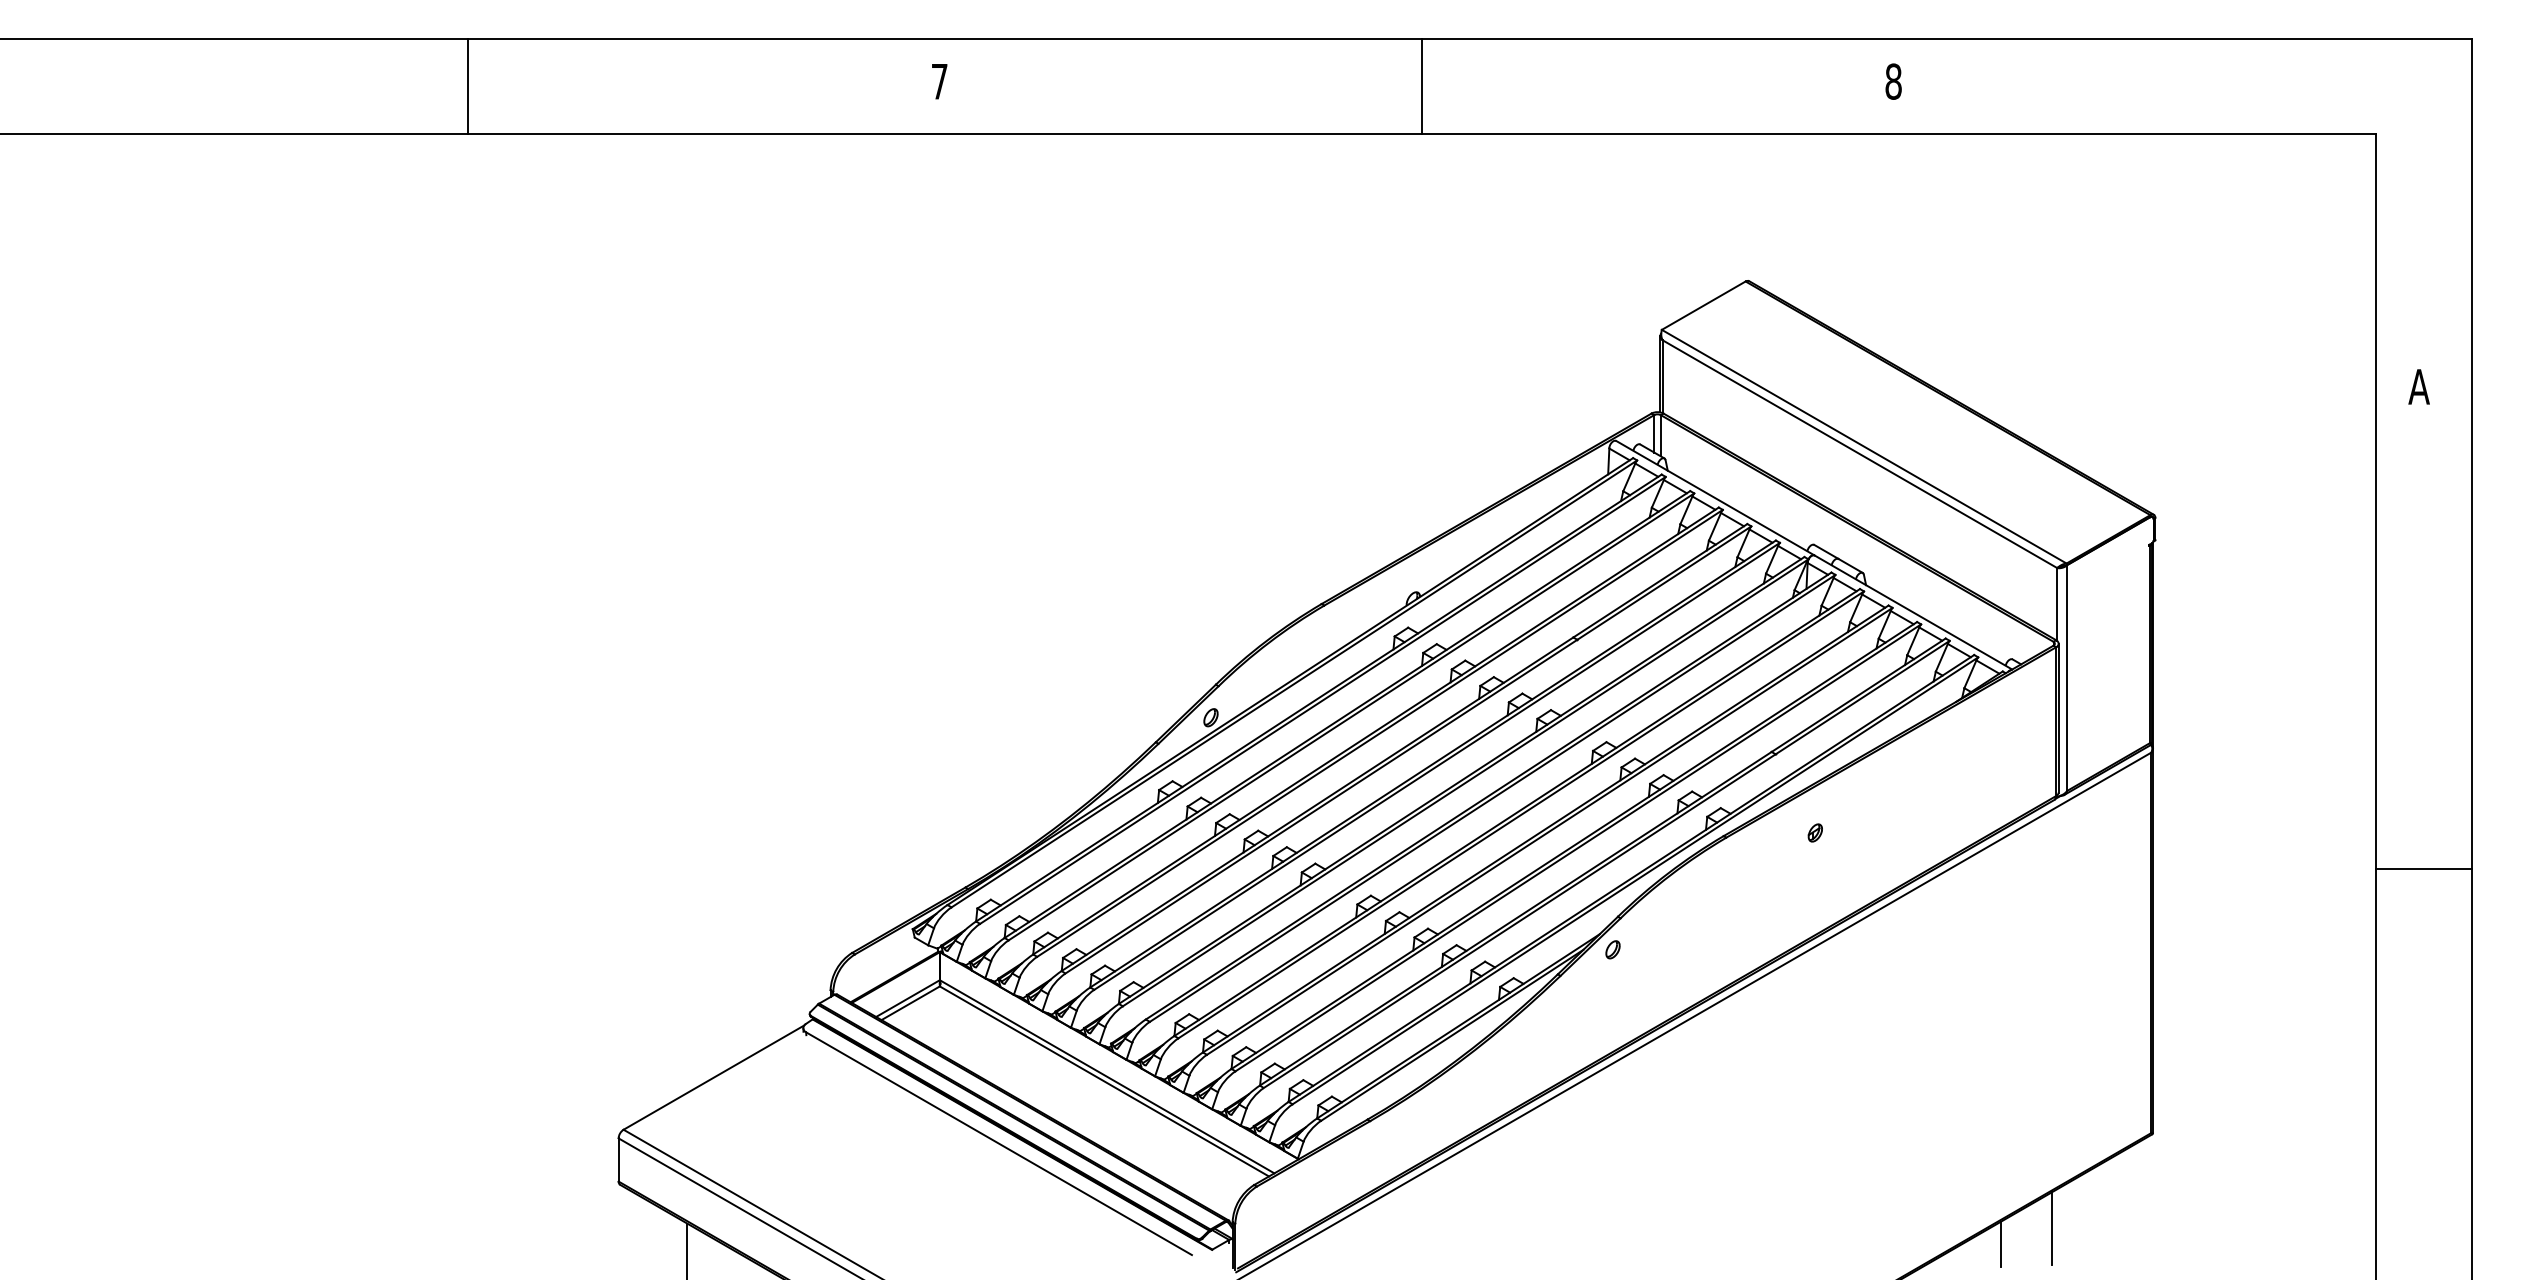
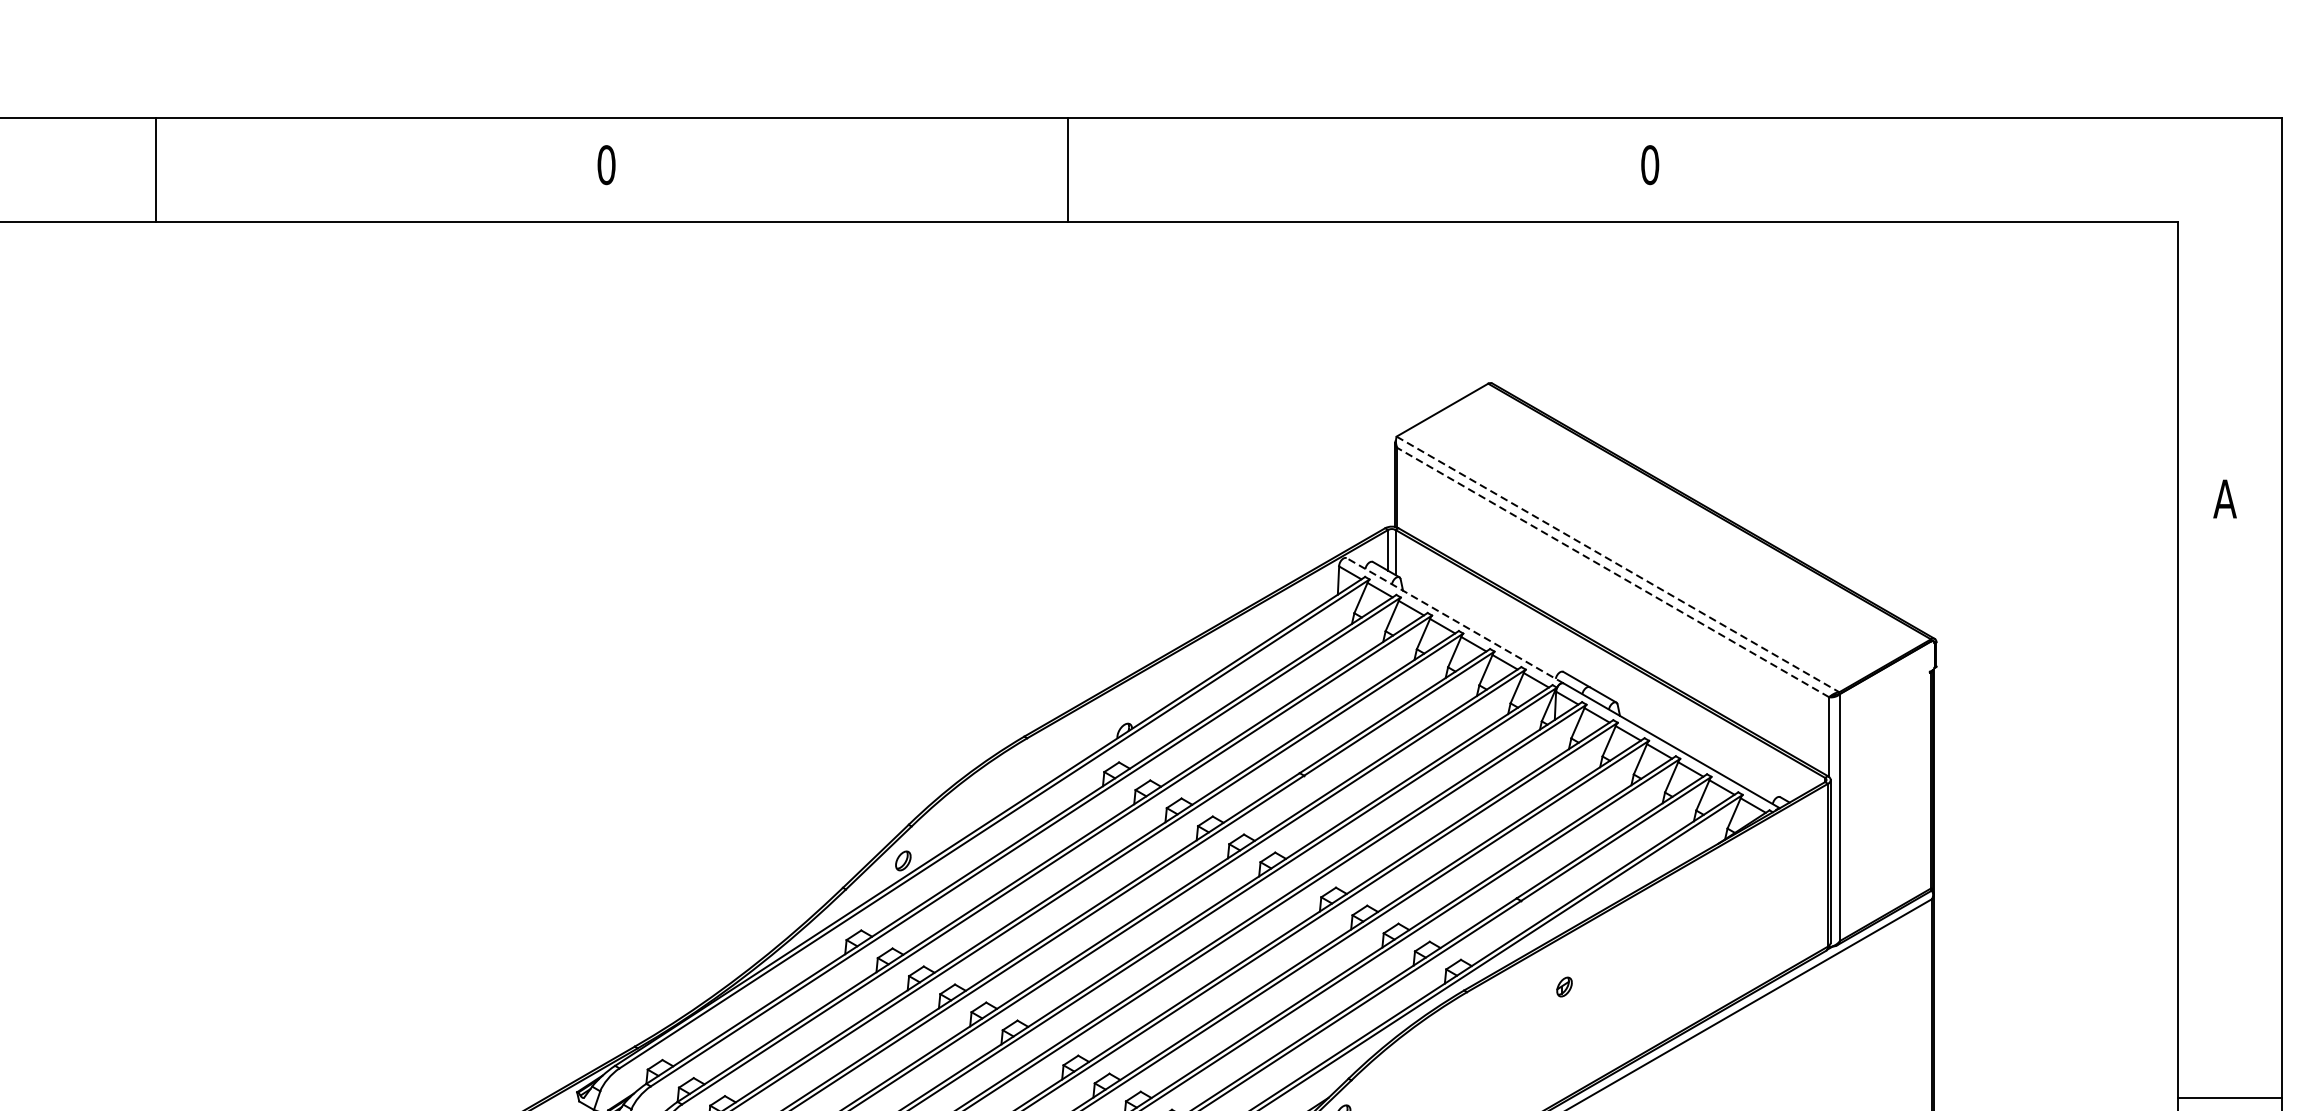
text: (939, 81) -> (606, 164), 7 -> 0
text: (1893, 81) -> (1650, 164), 8 -> 0
line: (468, 86) -> (156, 170), moved
line: (1422, 86) -> (1067, 170), moved
line: (1864, 446) -> (1618, 564), solid -> dashed
line: (1859, 454) -> (1612, 572), solid -> dashed
line: (1714, 497) -> (1454, 620), solid -> dashed
line: (2423, 868) -> (2229, 1098), moved

